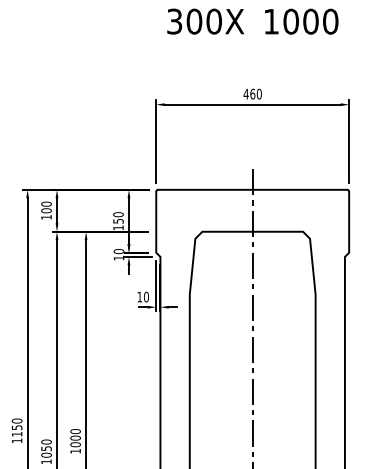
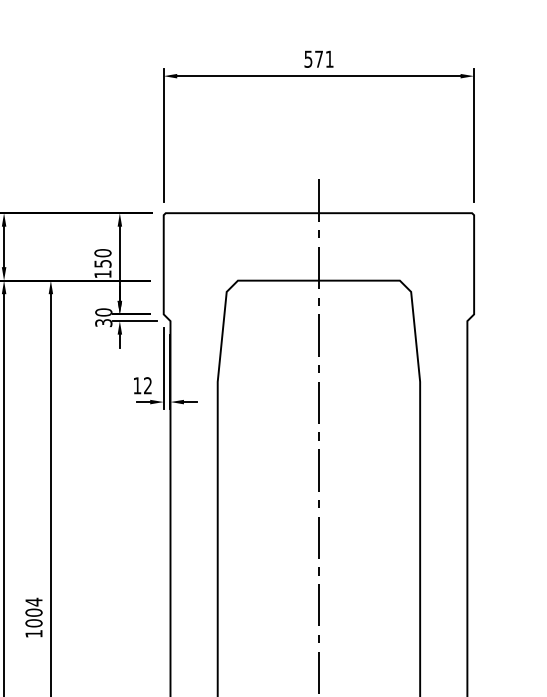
text: (252, 93) -> (318, 58), 460 -> 571
text: (118, 257) -> (103, 322), 10 -> 30
text: (146, 296) -> (148, 384), 10 -> 12
text: (75, 431) -> (33, 602), 1000 -> 1004

